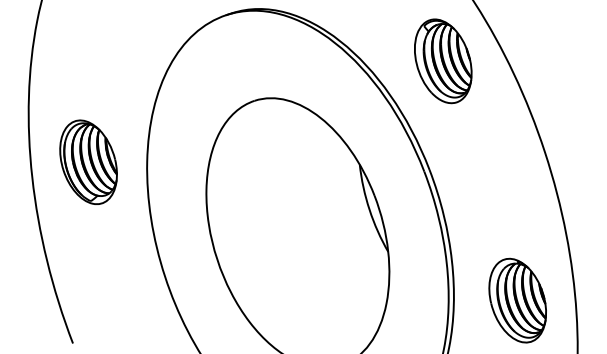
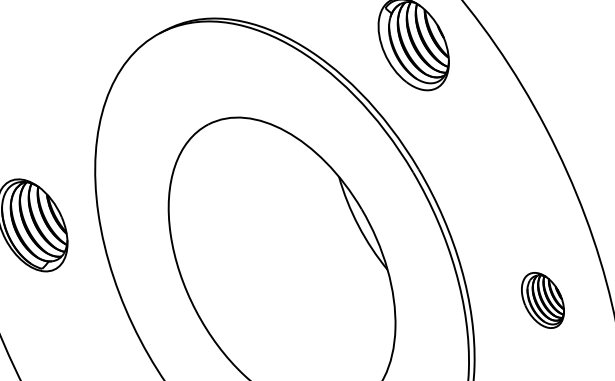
part: (517, 300) -> (542, 300), size x0.6

